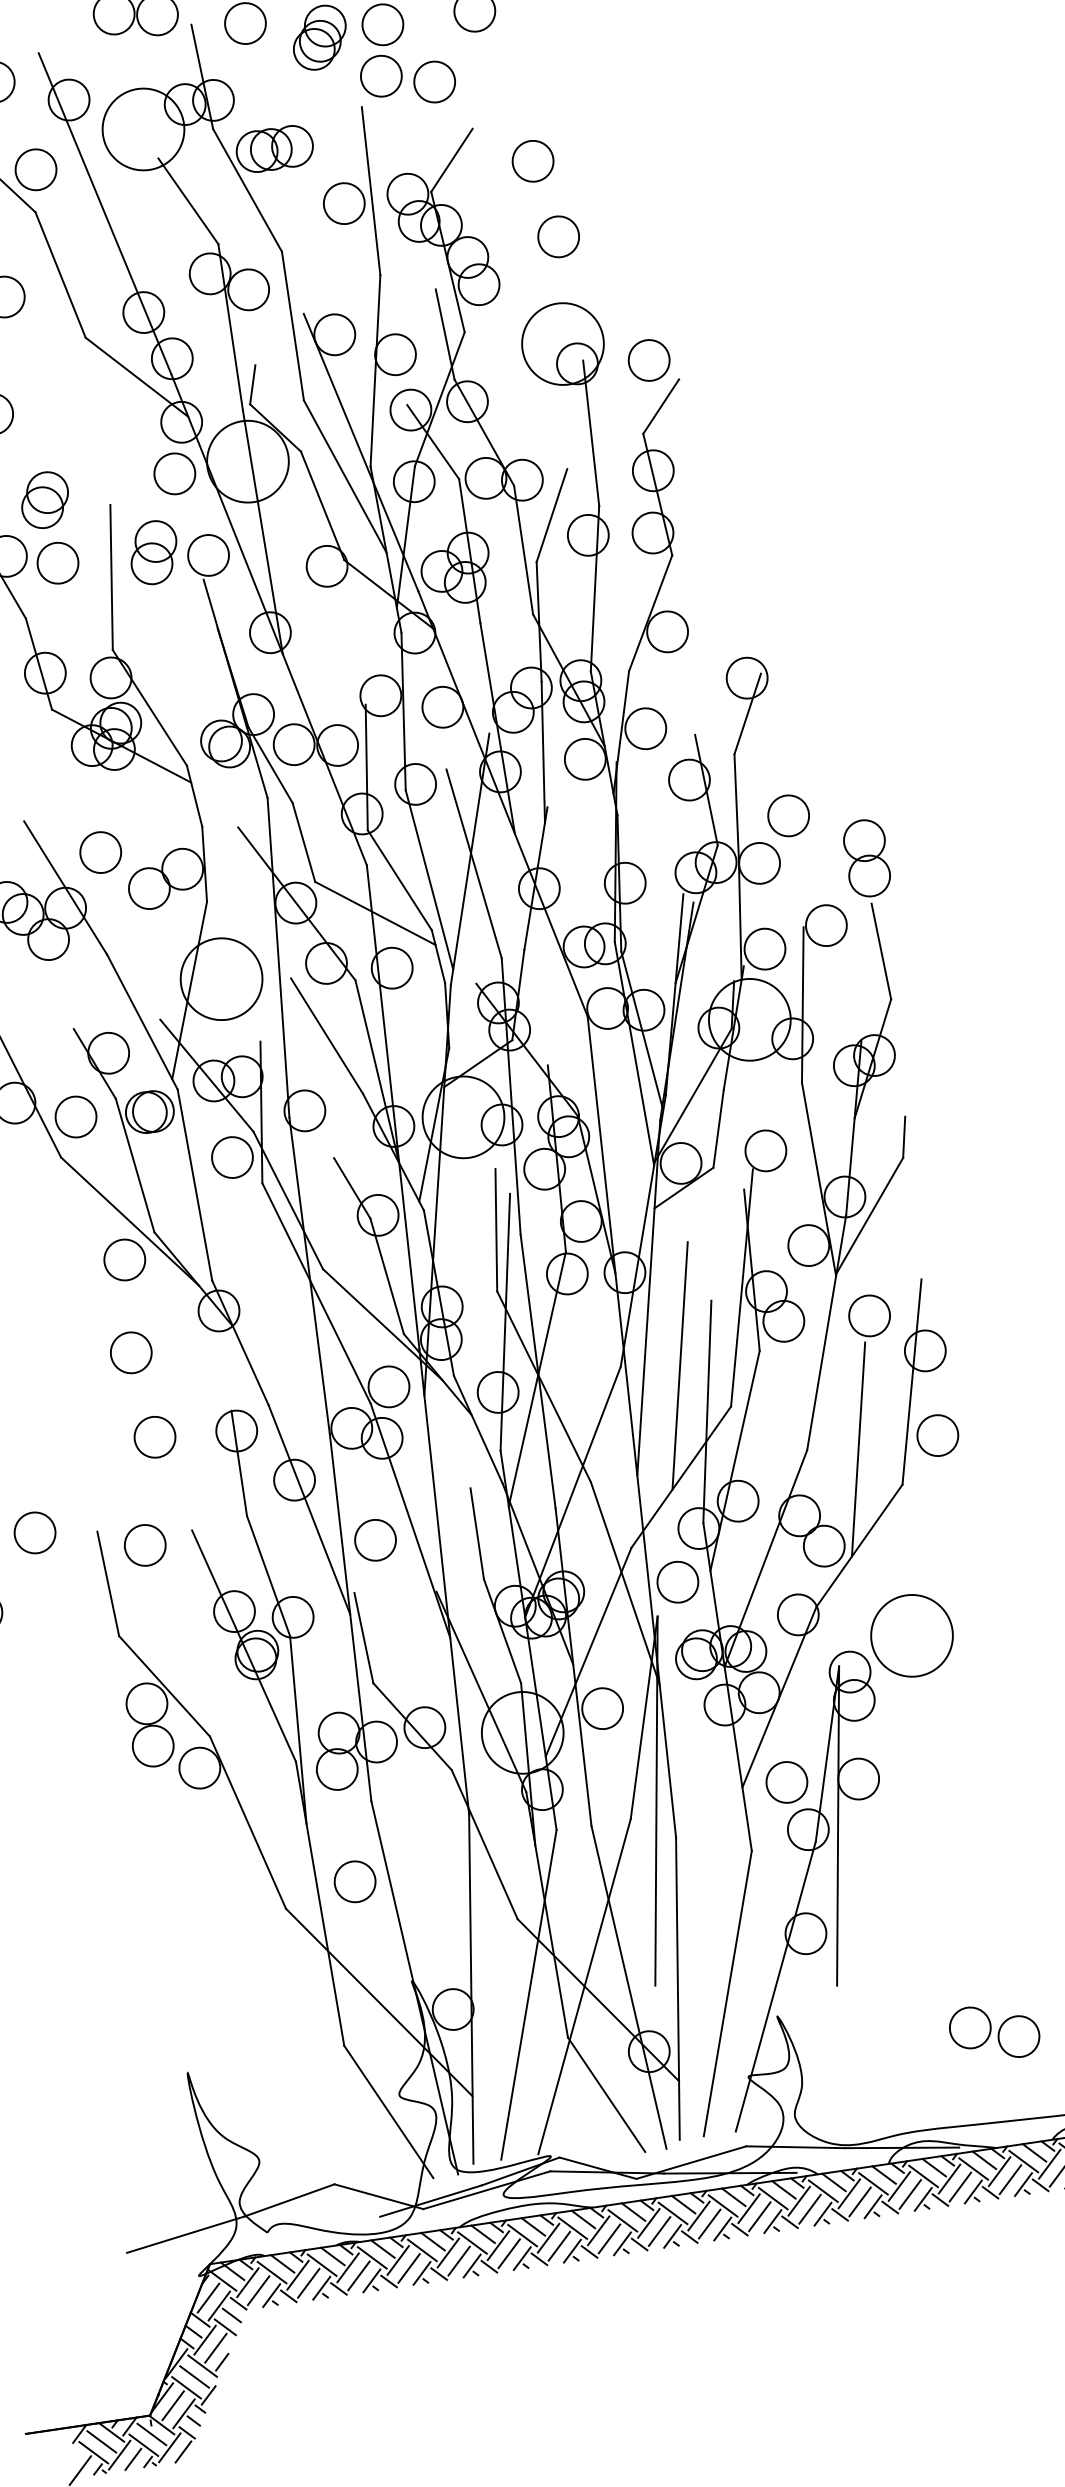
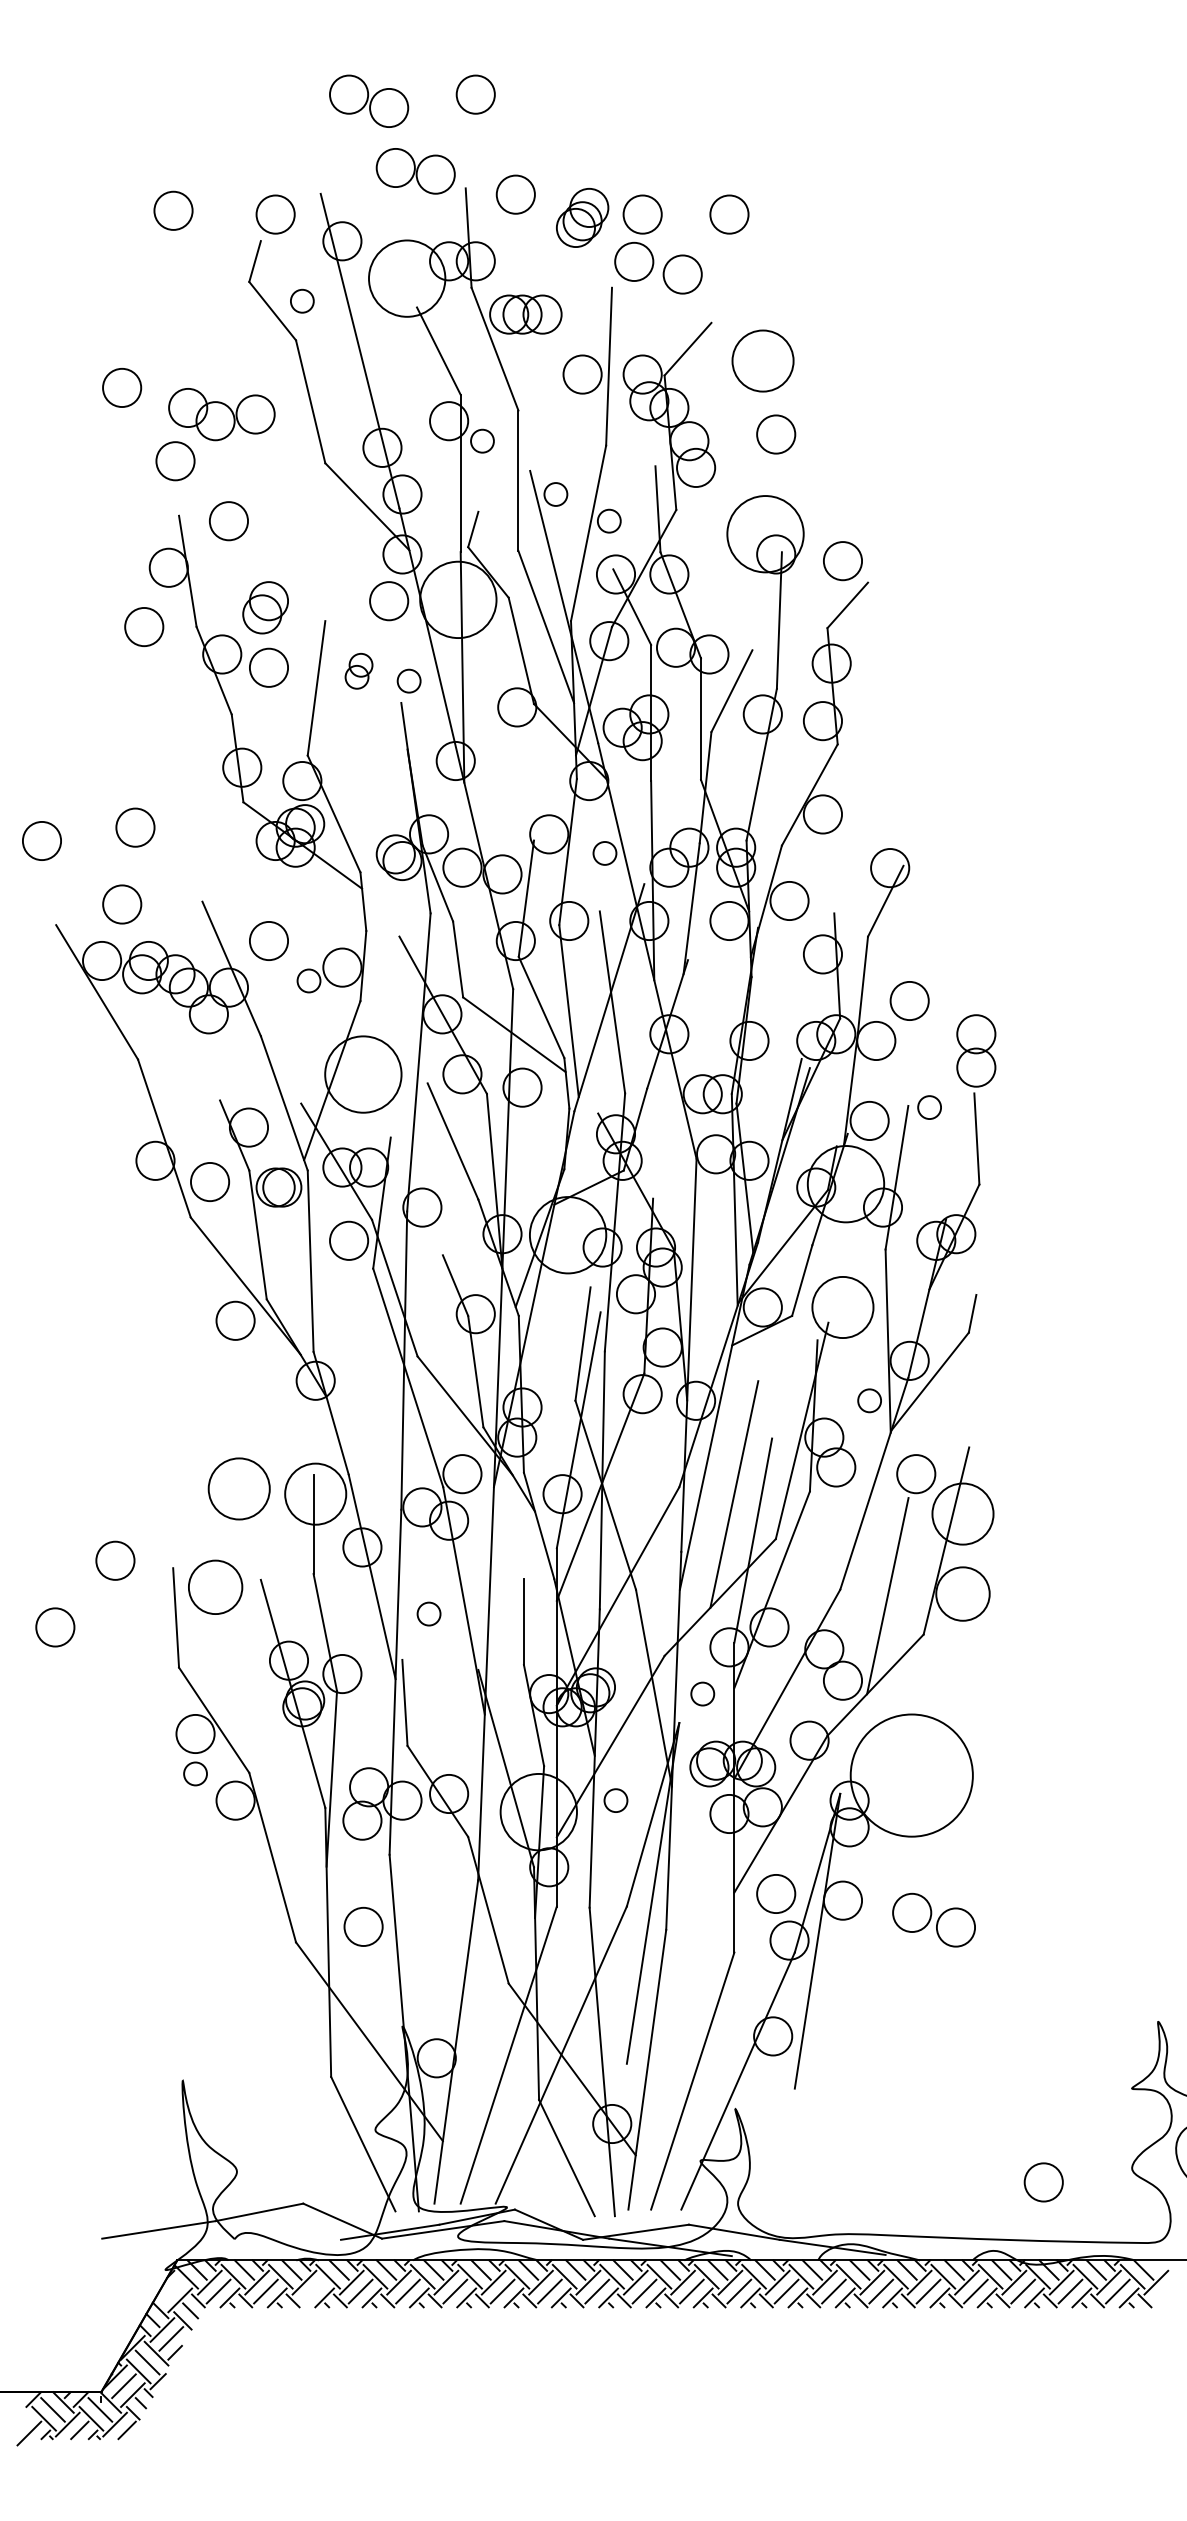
circle: (532, 161) -> (762, 361), size x1.6
circle: (36, 170) -> (302, 301), size x0.6
circle: (248, 290) -> (482, 441), size x0.6
circle: (334, 334) -> (555, 494), size x0.6
circle: (395, 355) -> (609, 521), size x0.6
part: (153, 553) -> (358, 671), size x0.6
circle: (208, 555) -> (409, 681), size x0.6
circle: (442, 707) -> (604, 853), size x0.6
circle: (148, 888) -> (308, 980), size x0.6
circle: (826, 925) -> (929, 1107), size x0.6
circle: (765, 1150) -> (842, 1307), size x1.6
circle: (808, 1245) -> (869, 1400), size x0.6
circle: (924, 1351) -> (962, 1514), size x1.6
circle: (130, 1352) -> (228, 1407), removed
circle: (236, 1431) -> (315, 1494), size x1.6
circle: (937, 1435) -> (962, 1593), size x1.4
circle: (155, 1436) -> (239, 1488), size x1.6
circle: (375, 1540) -> (428, 1614), size x0.6
circle: (145, 1545) -> (215, 1587), size x1.4
circle: (677, 1582) -> (702, 1694), size x0.6
circle: (911, 1635) -> (911, 1775), size x1.6
circle: (602, 1708) -> (615, 1800), size x0.6
circle: (153, 1745) -> (195, 1773), size x0.6
part: (993, 2031) -> (933, 1919), moved
line: (359, 2275) -> (313, 2291), removed
line: (208, 2297) -> (171, 2291), removed

